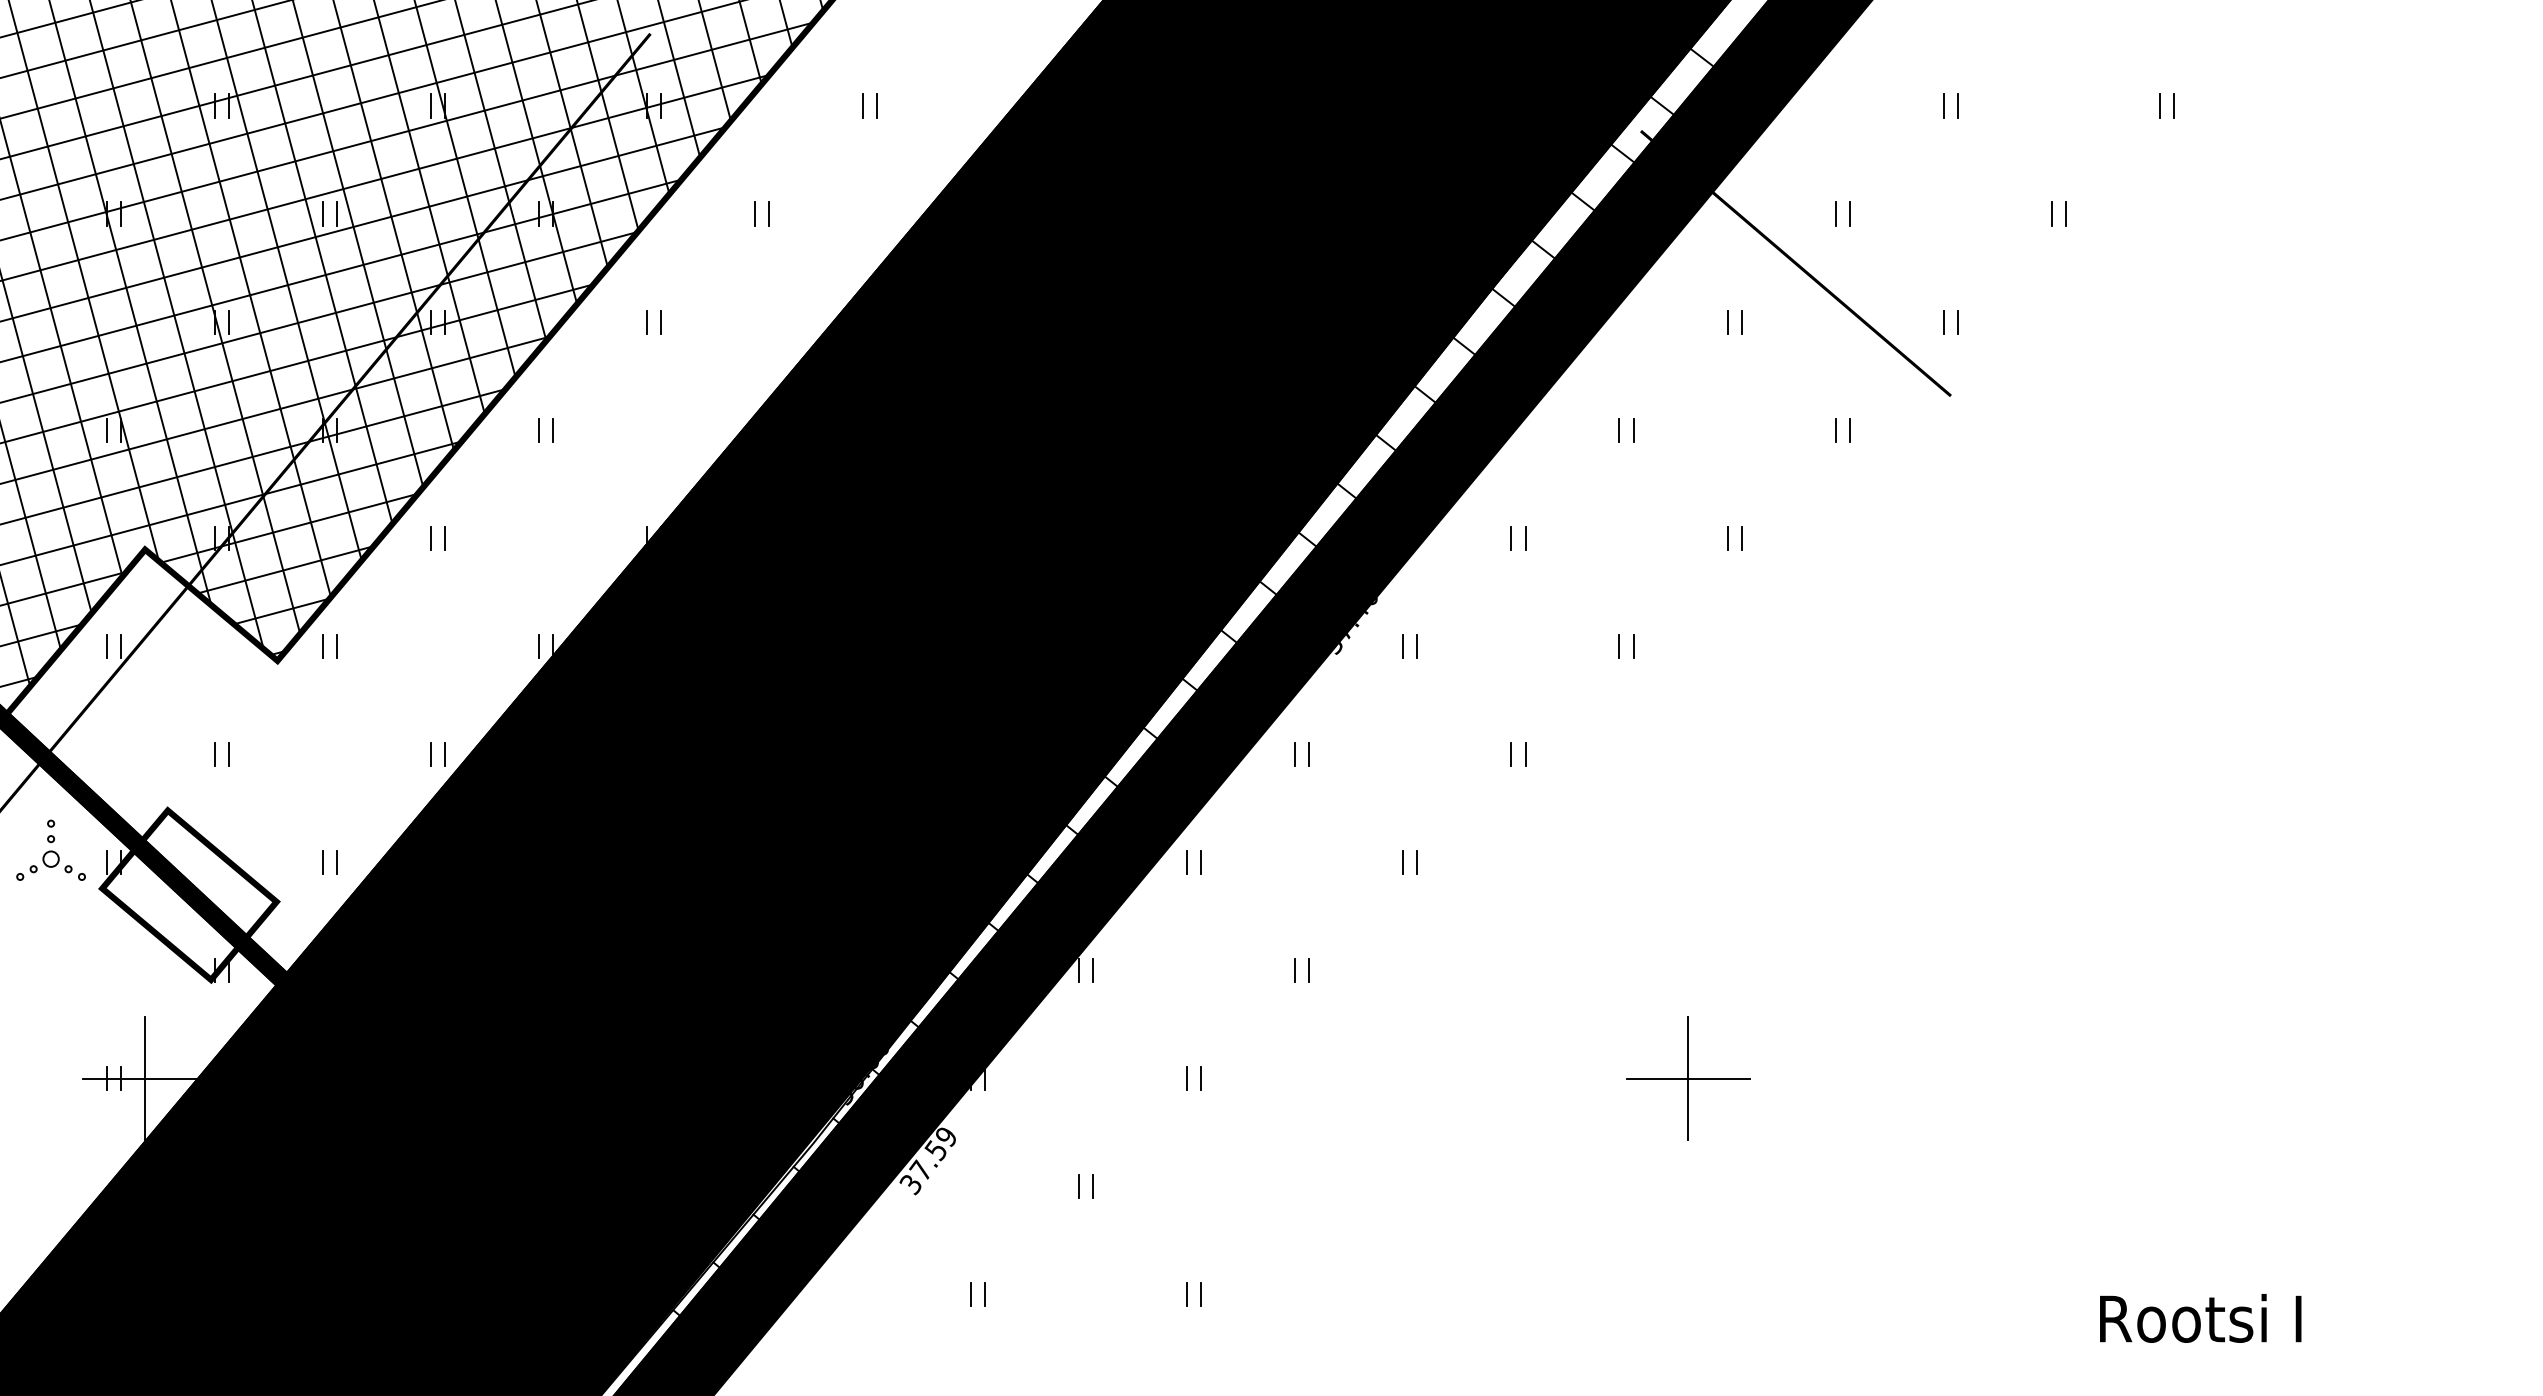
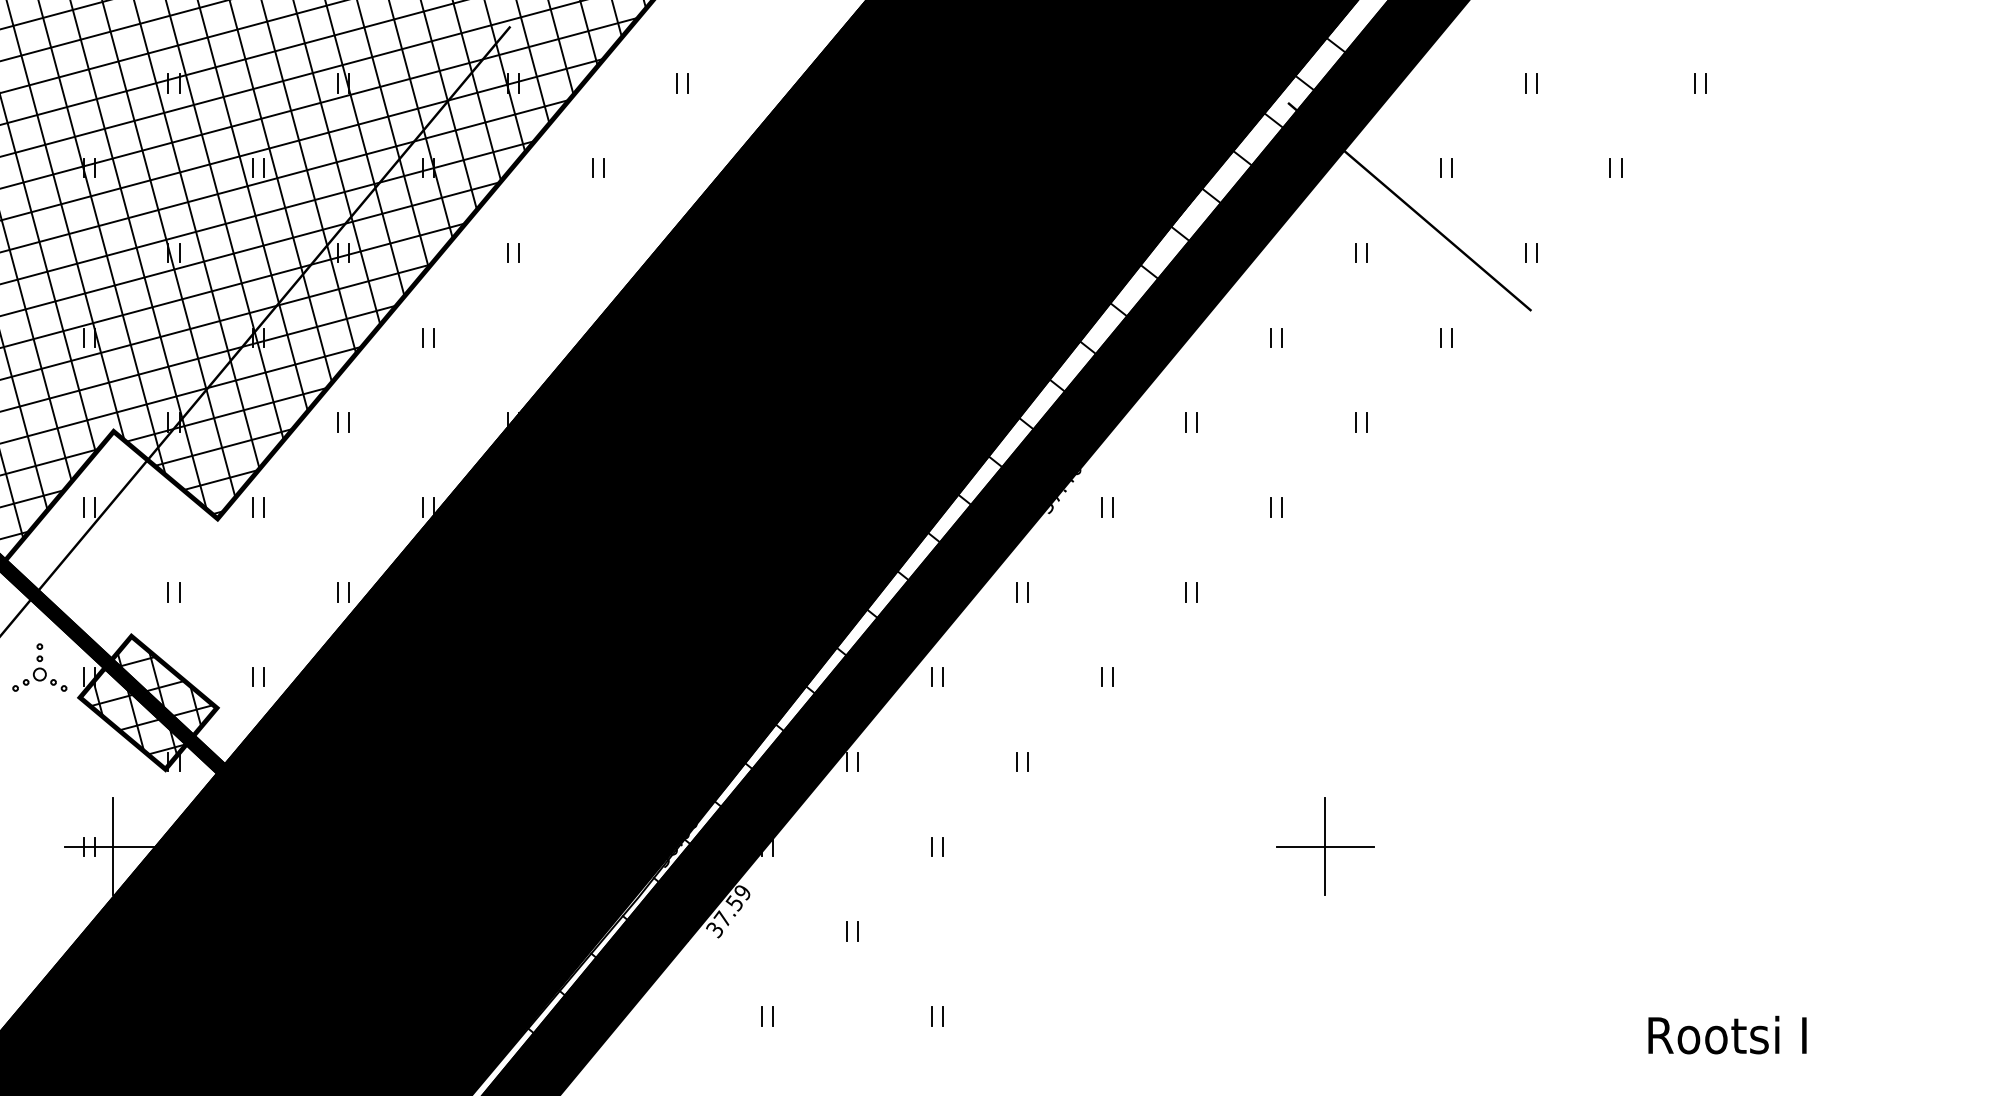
hatch: (193, 895) -> (151, 703), added

